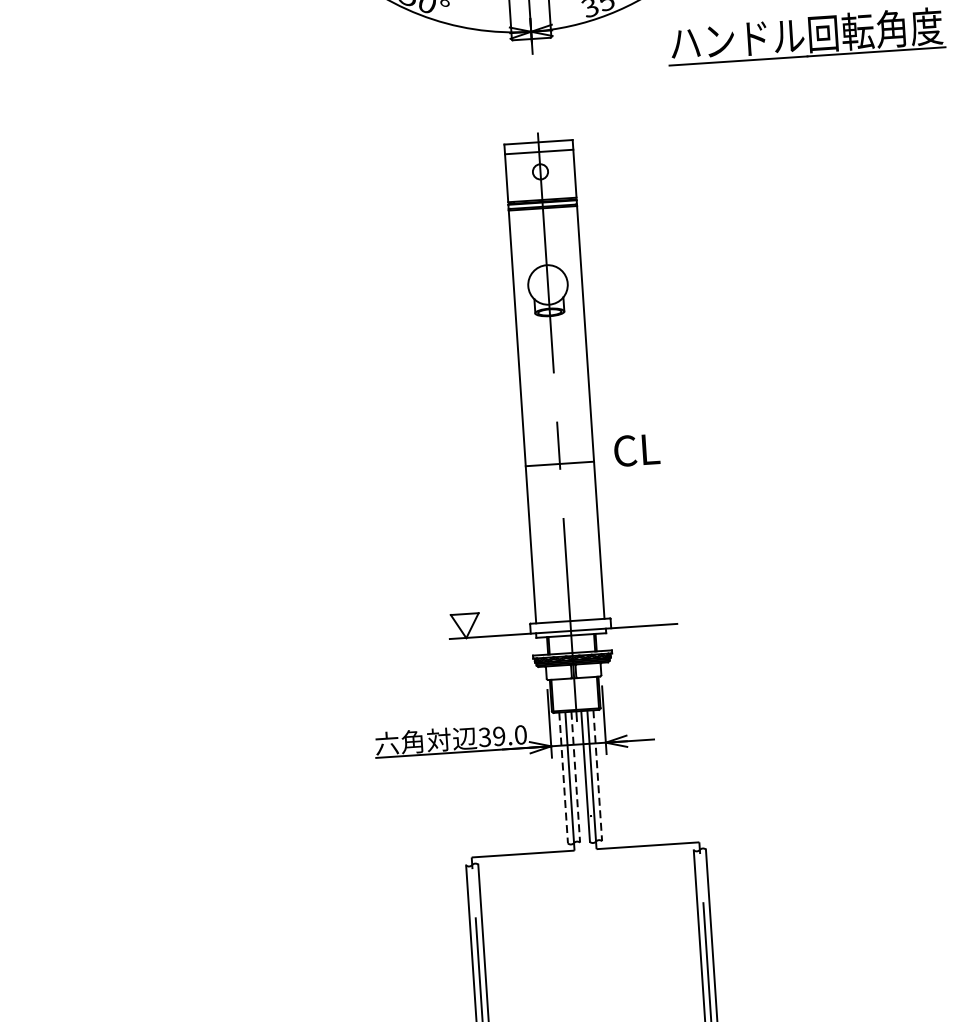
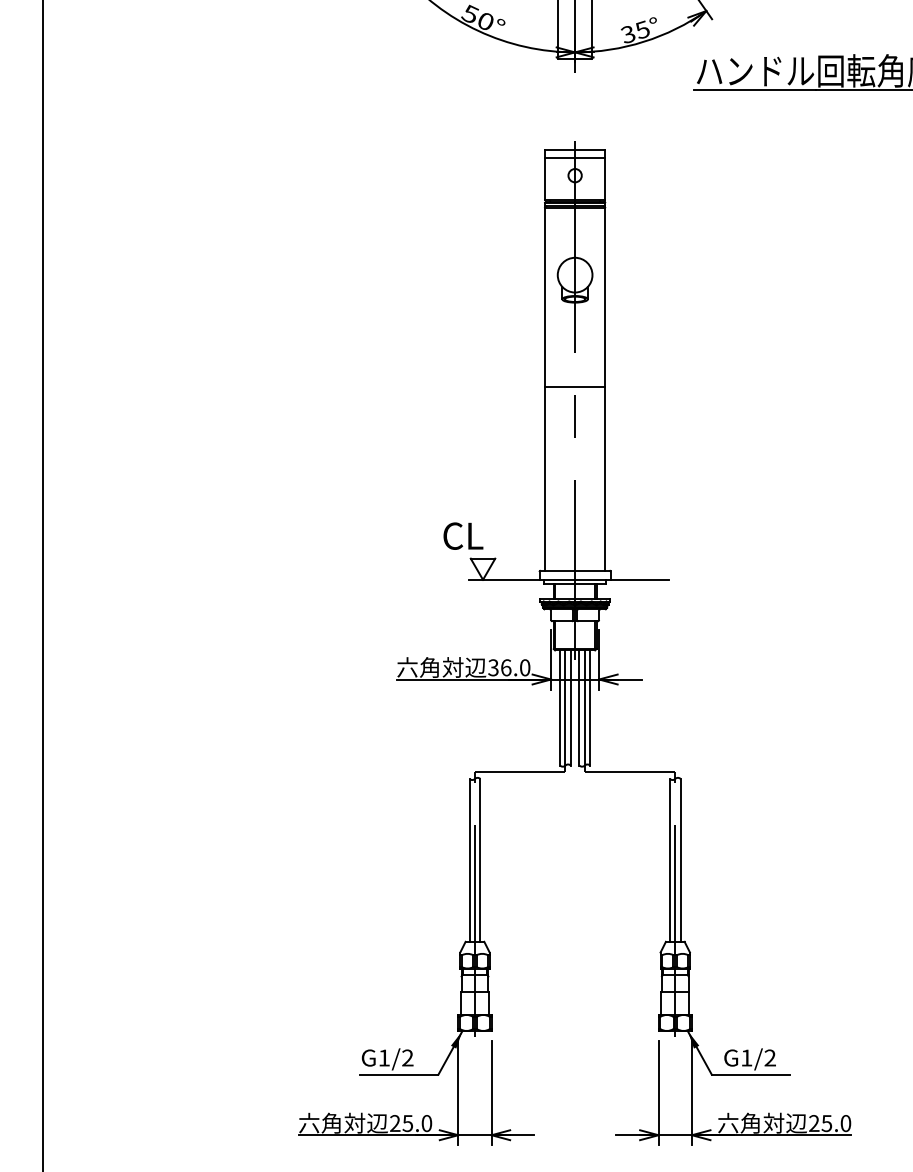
text: (636, 449) -> (463, 535), moved
line: (560, 463) -> (575, 386), moved
text: (499, 736) -> (506, 667), 39.0 -> 36.0
line: (598, 775) -> (590, 707), dashed -> solid
line: (575, 776) -> (570, 707), dashed -> solid
line: (564, 777) -> (560, 707), dashed -> solid

